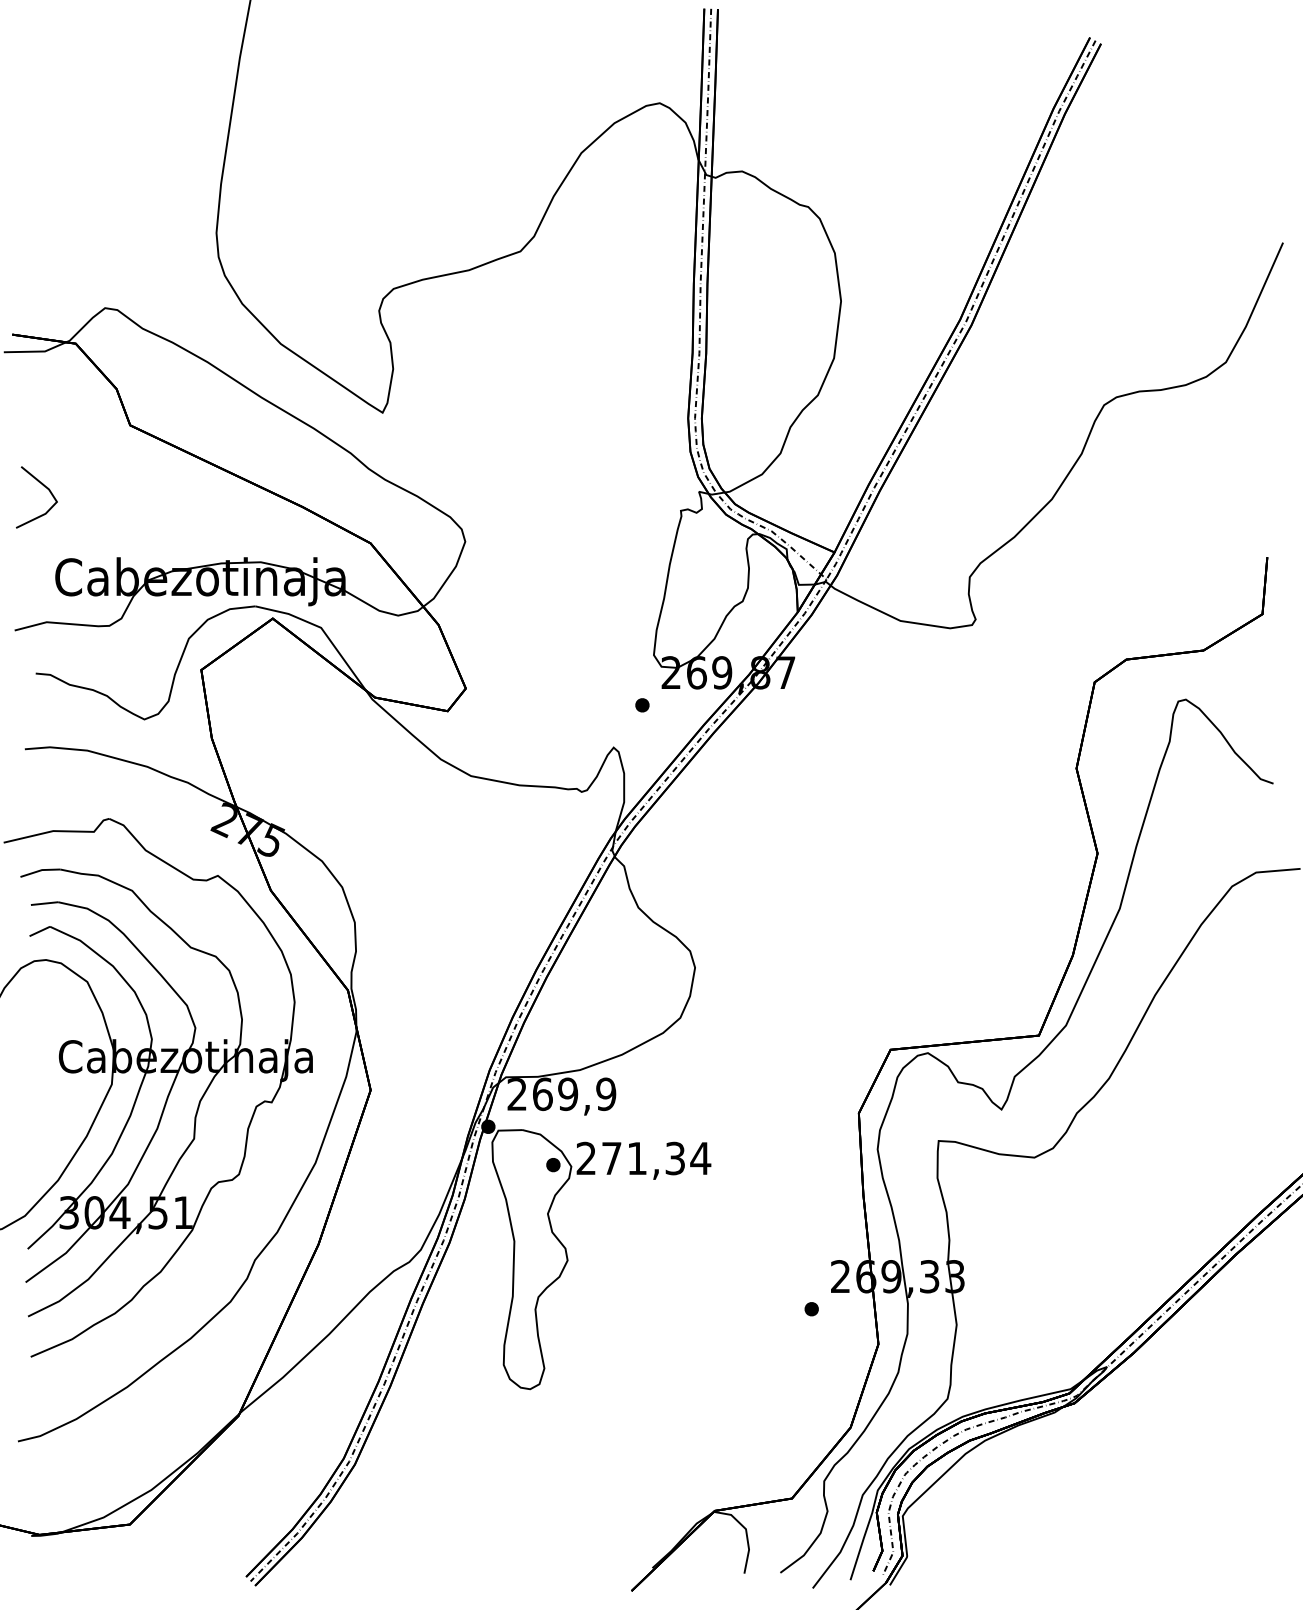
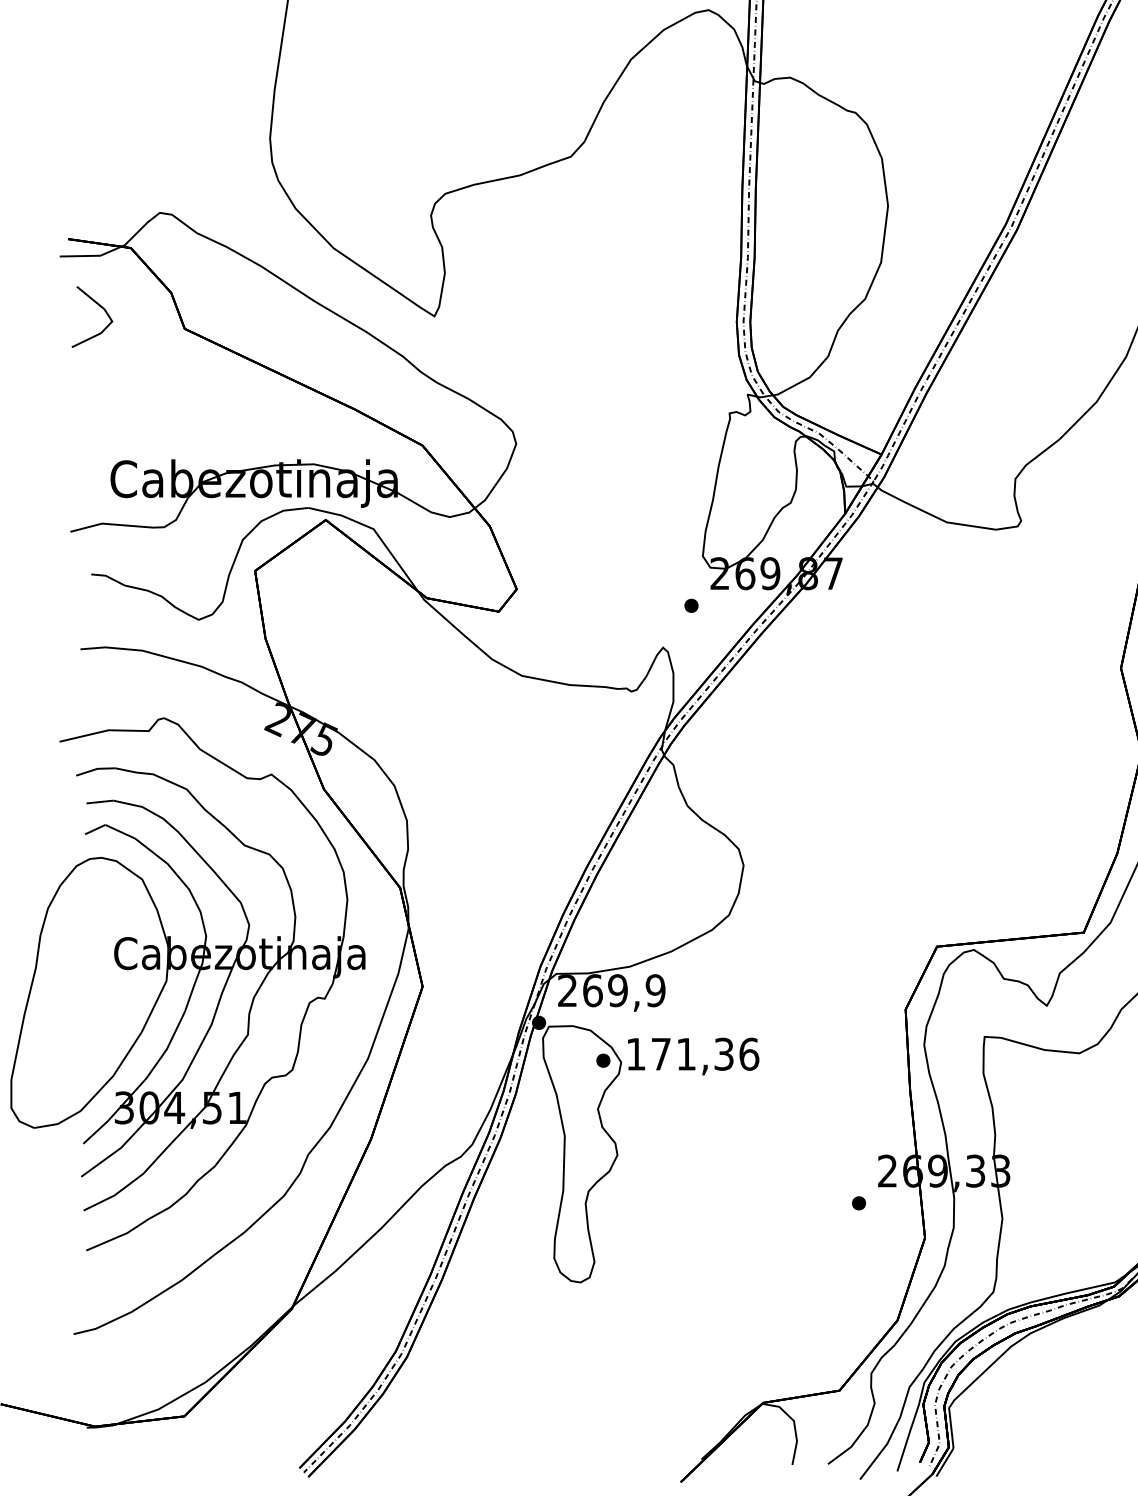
line: (43, 486) -> (98, 306), moved
text: (643, 1158) -> (692, 1054), 271,34 -> 171,36

